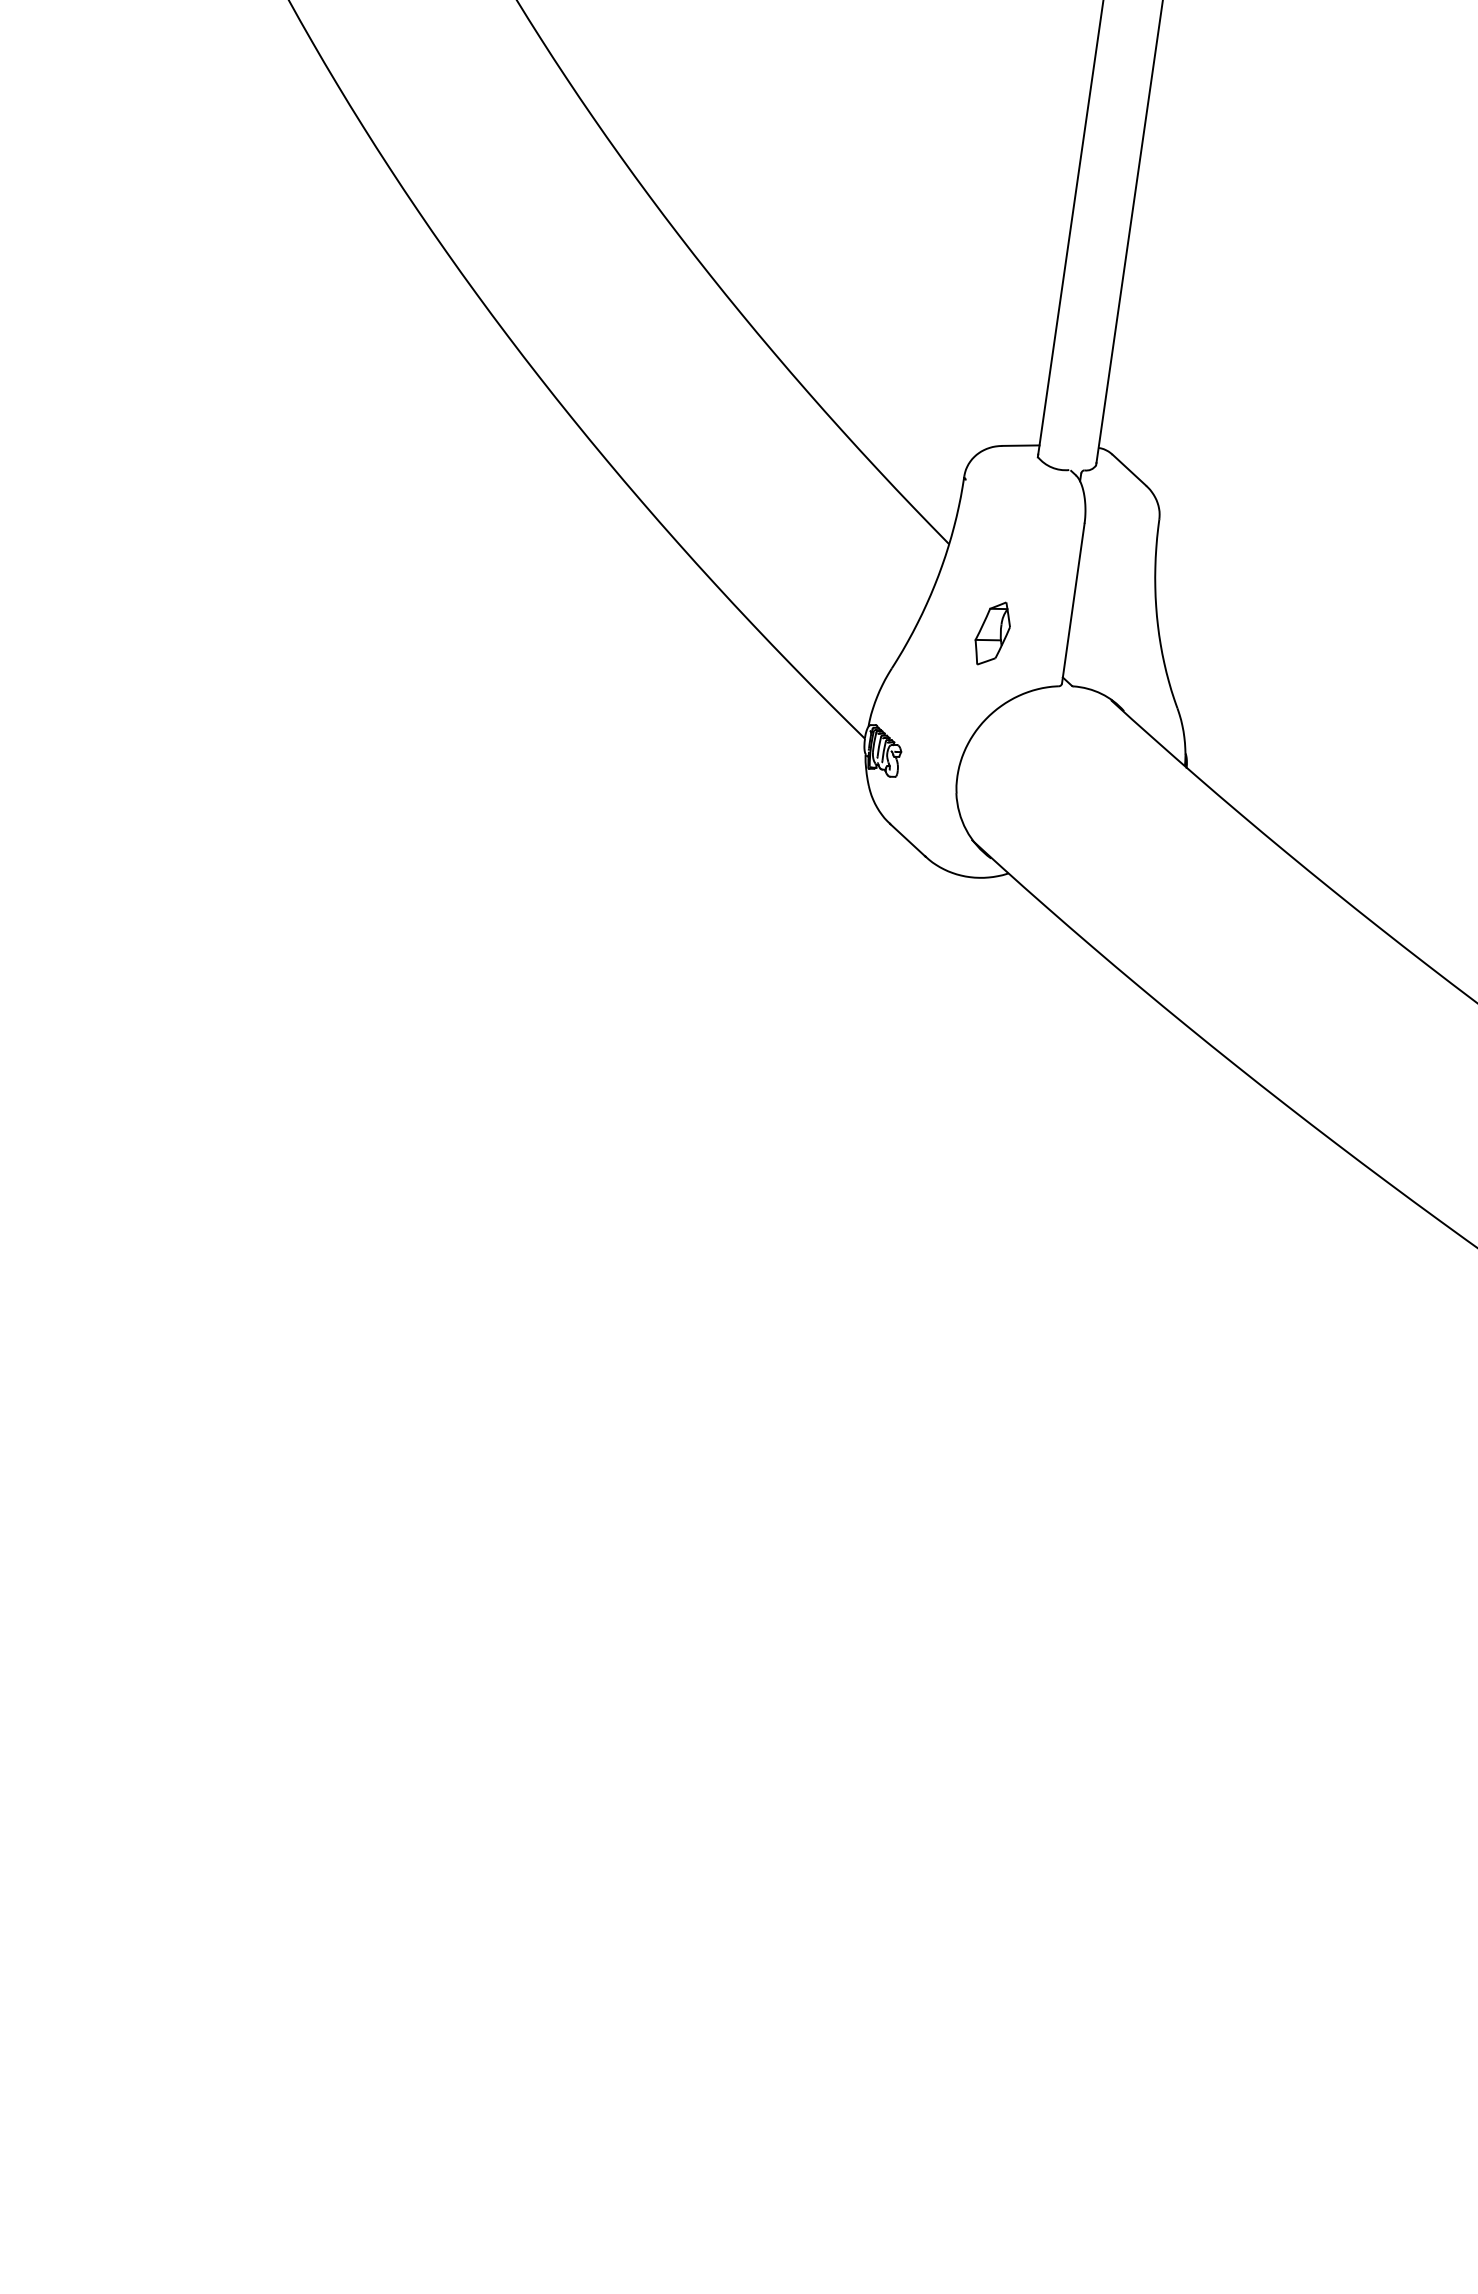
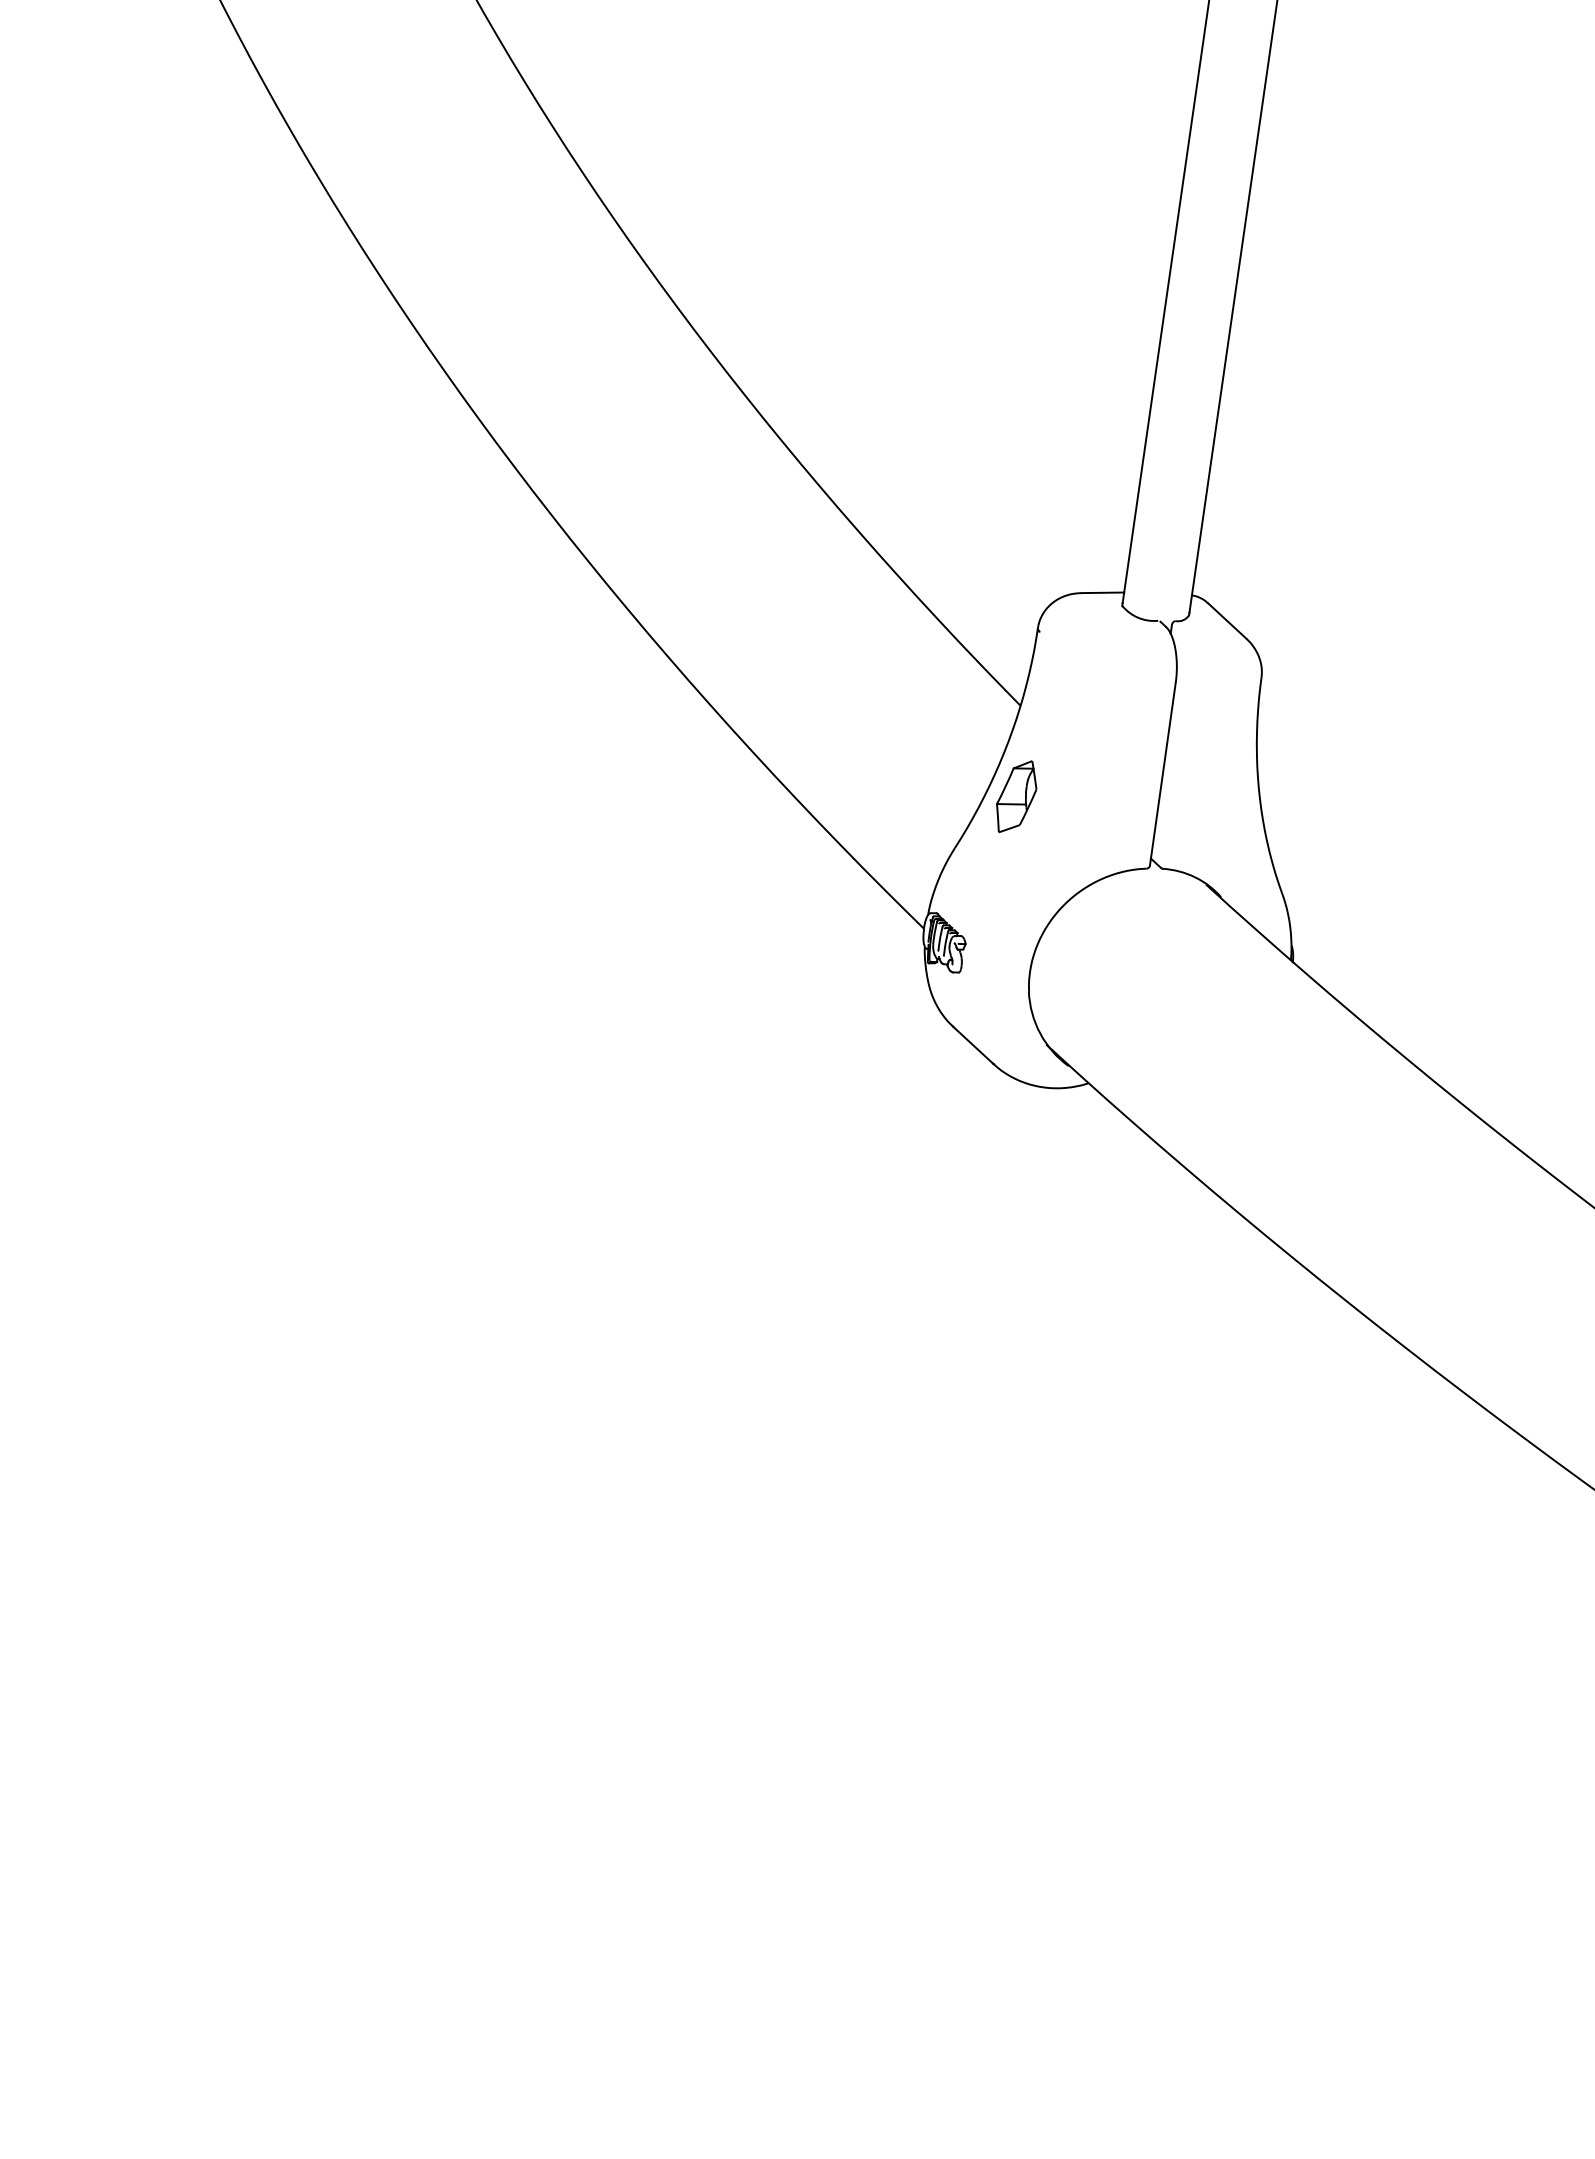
part: (992, 633) -> (1016, 796), moved

